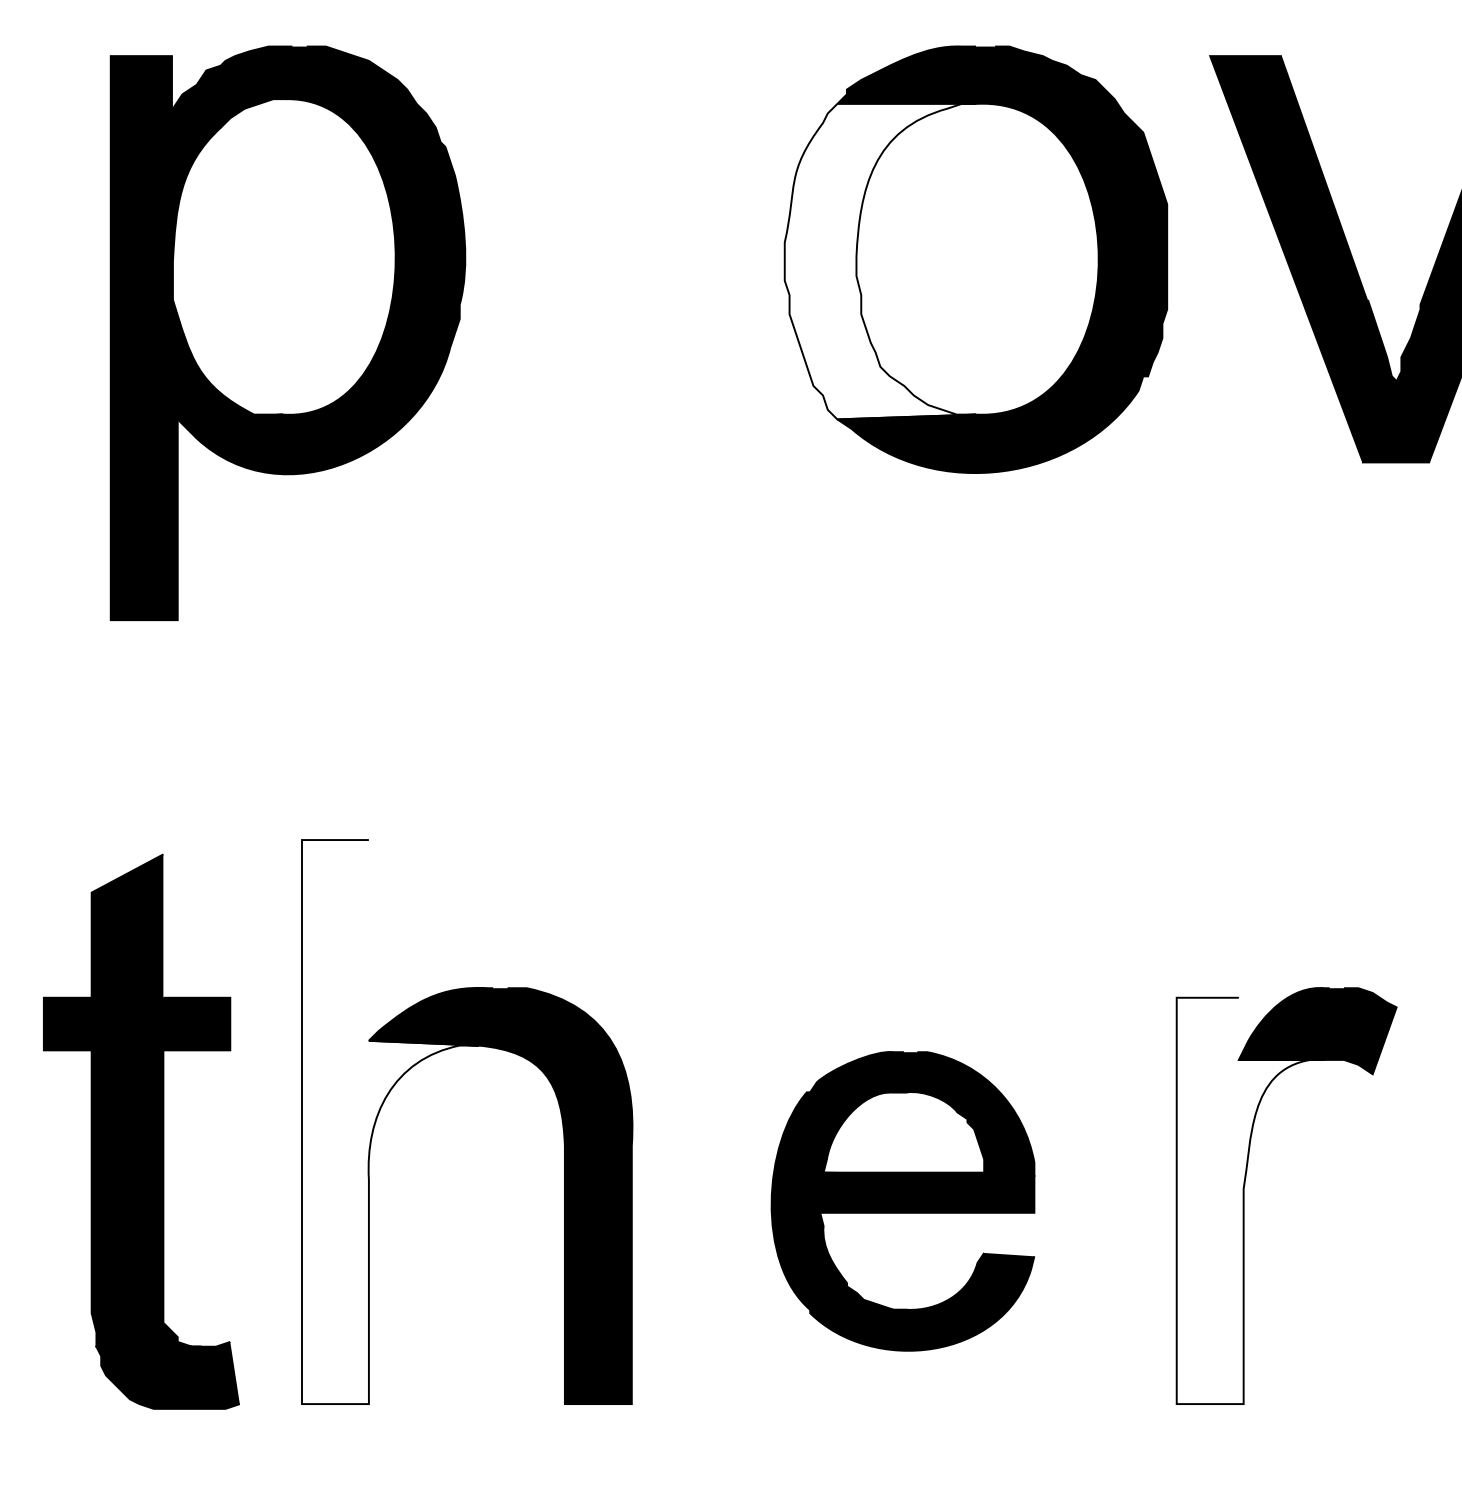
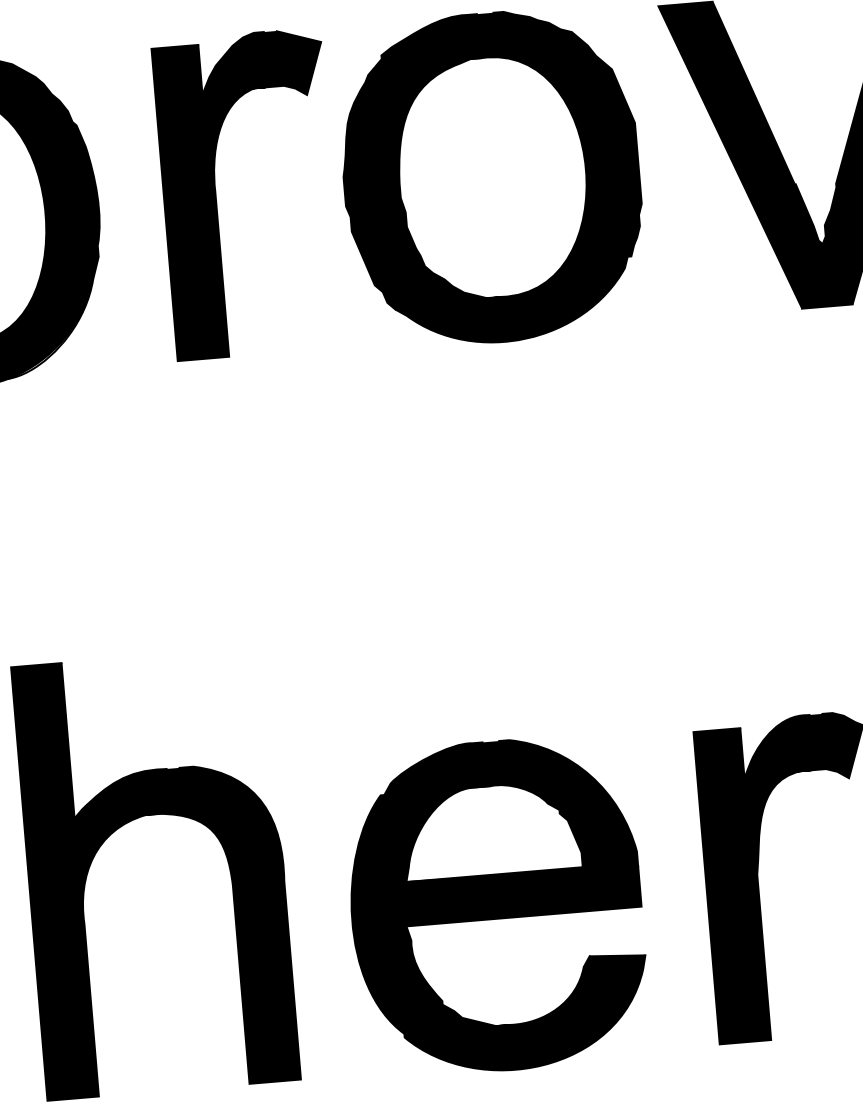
part: (618, 254) -> (216, 196), added
fill: (879, 261) -> (417, 185), added
fill: (389, 1122) -> (96, 878), added
fill: (1250, 1200) -> (763, 883), added
part: (902, 1201) -> (495, 906), size x1.43

